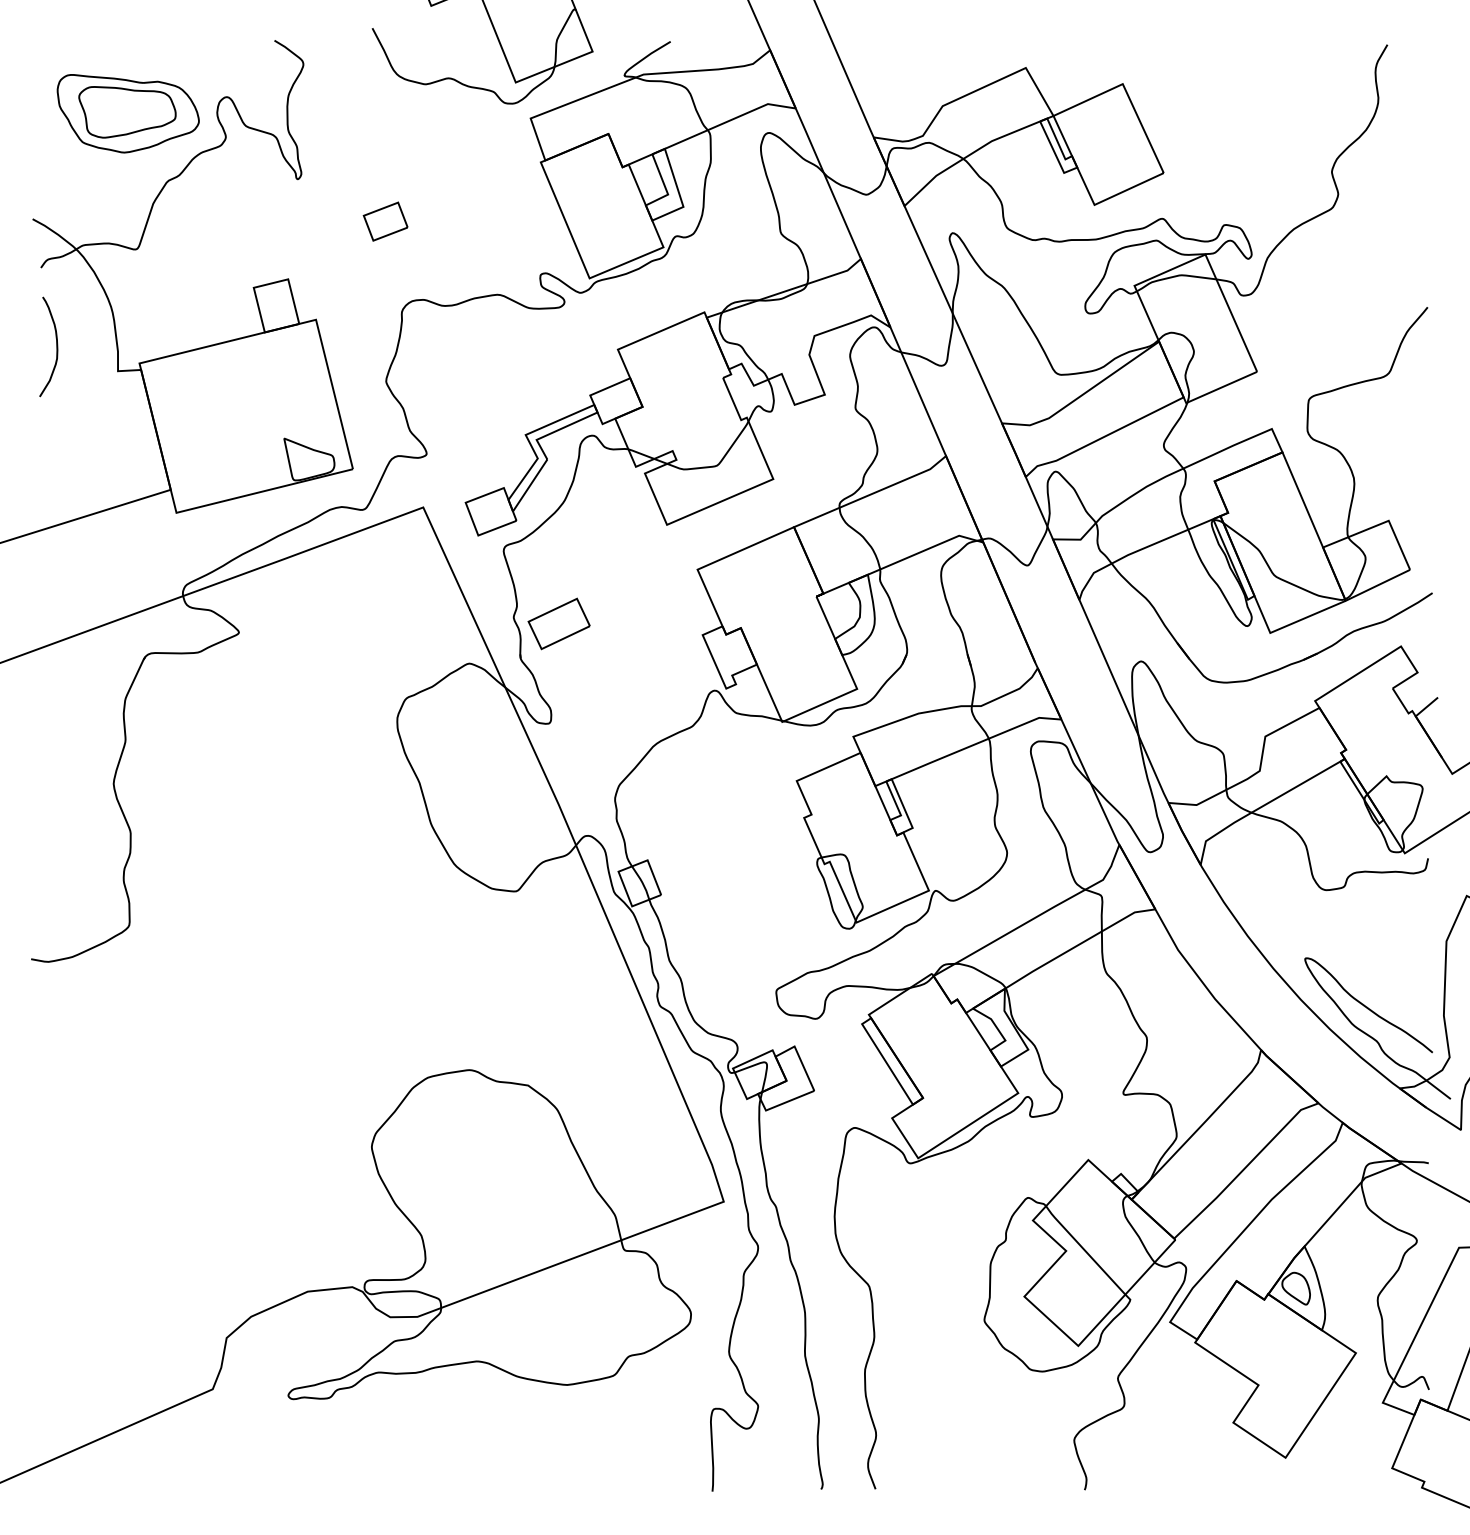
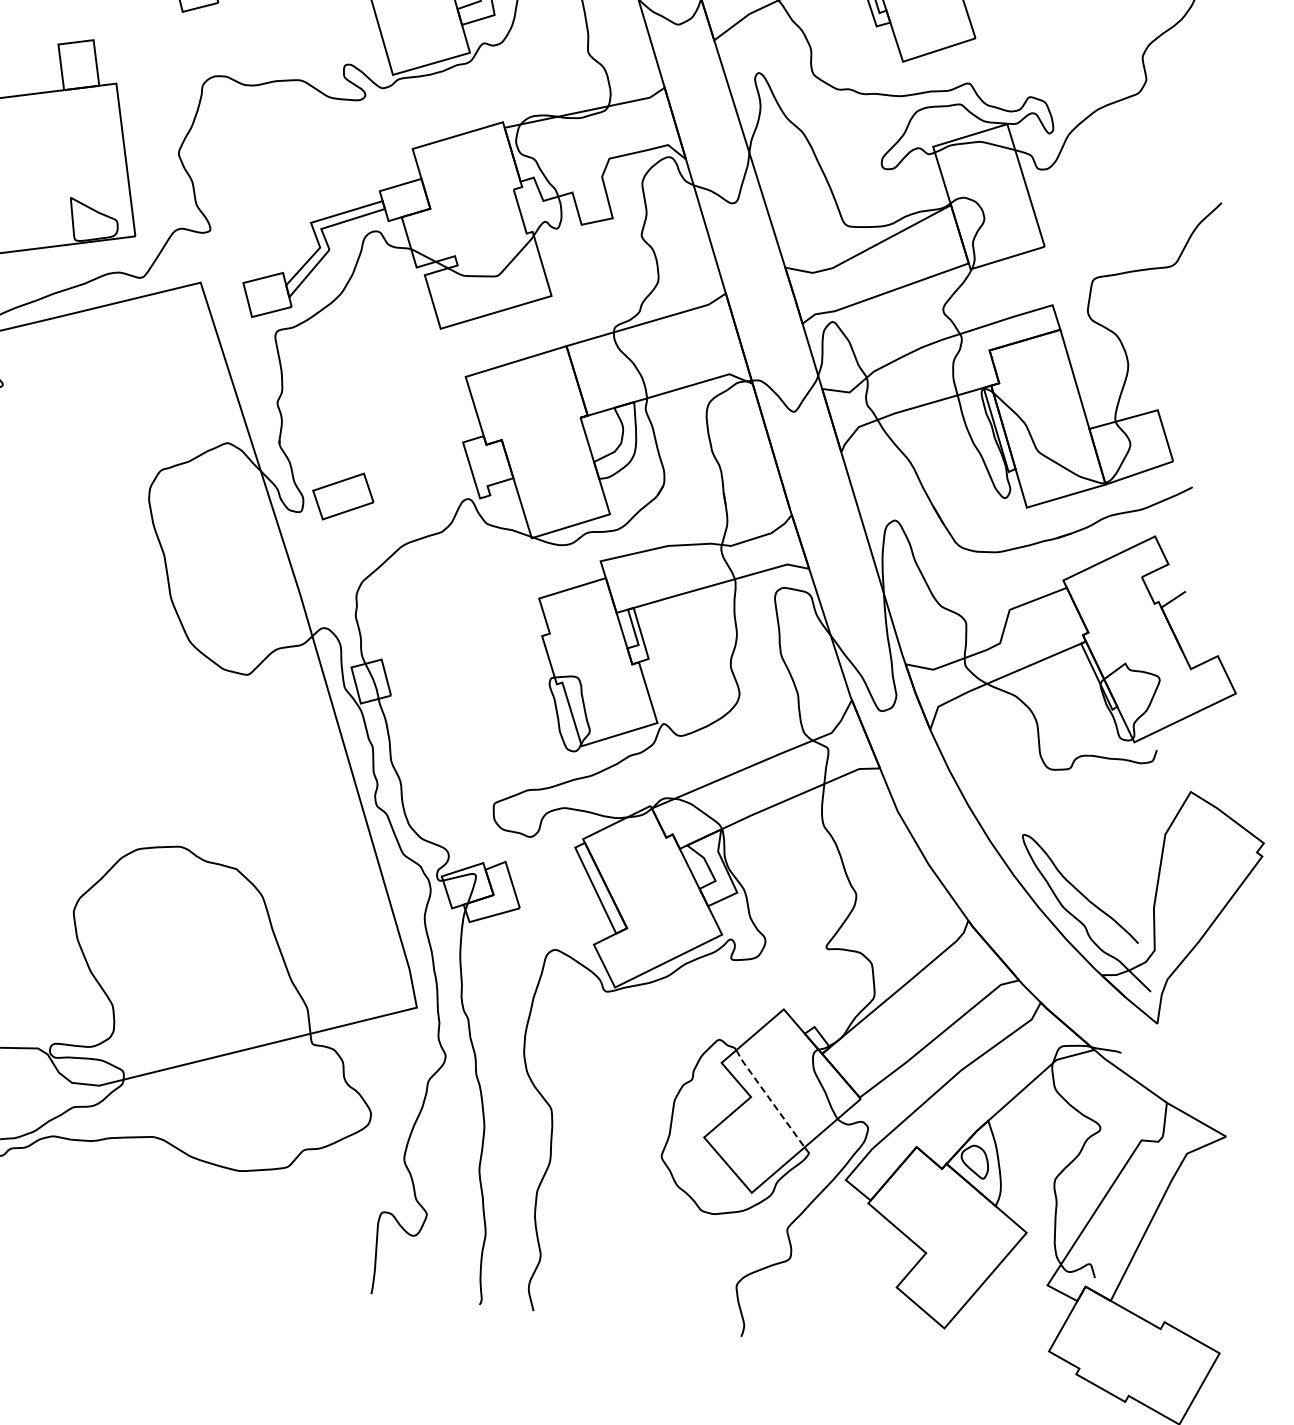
part: (558, 623) -> (342, 496), moved
line: (1084, 1249) -> (769, 1097), solid -> dashed

